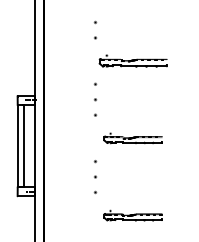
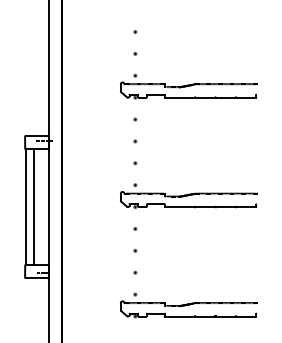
part: (133, 60) -> (188, 86), size x1.43
part: (133, 137) -> (188, 195), size x1.67
part: (133, 215) -> (188, 305), size x1.67

